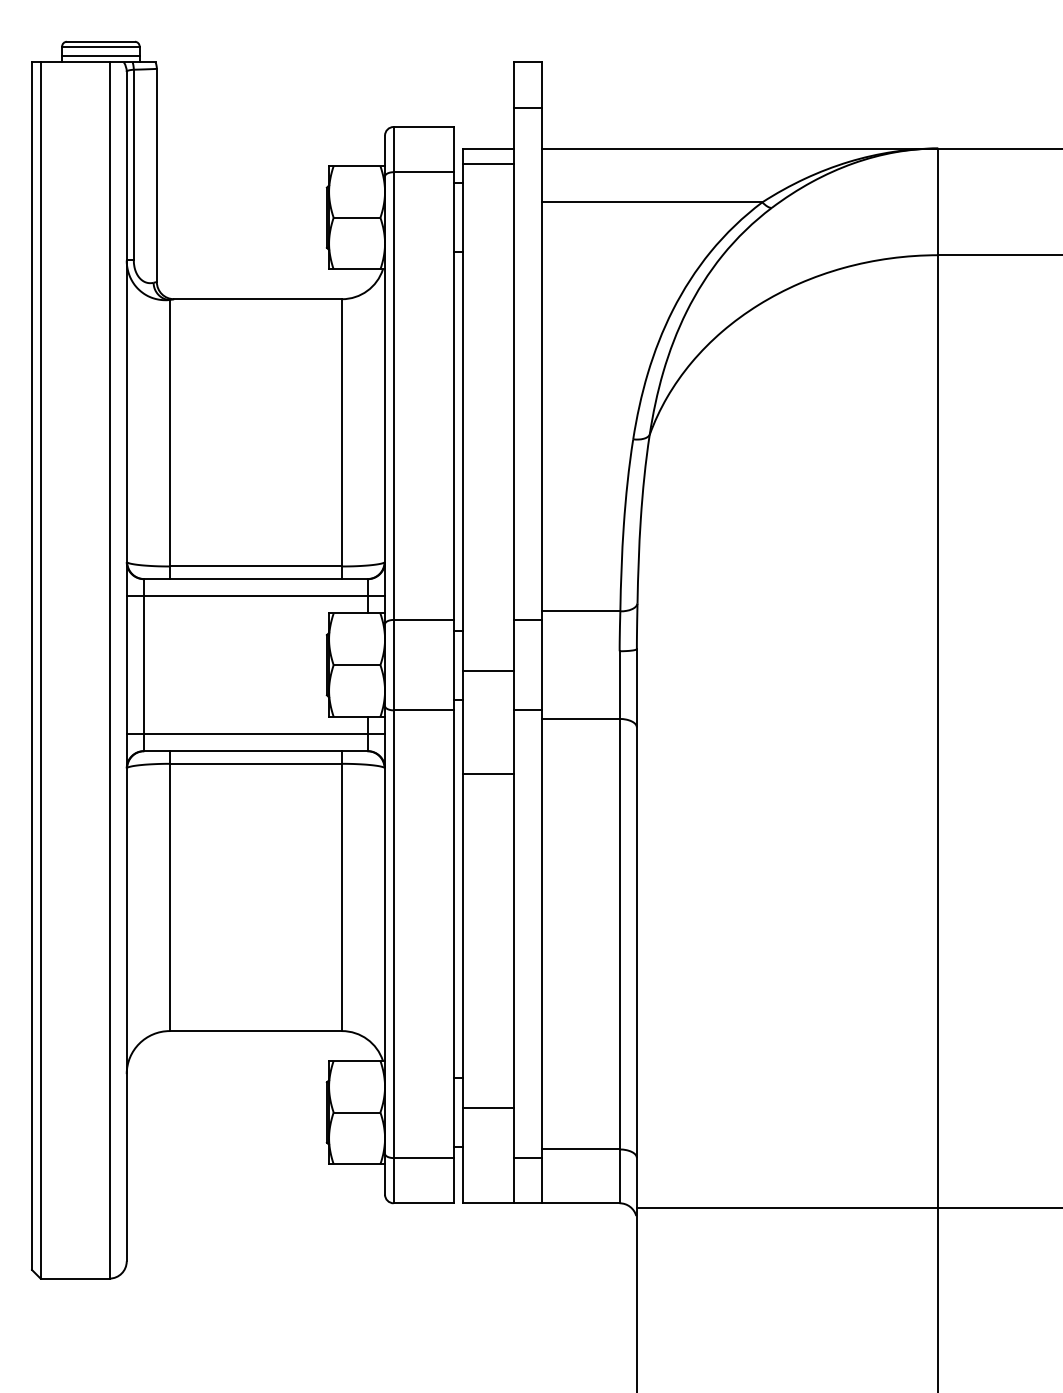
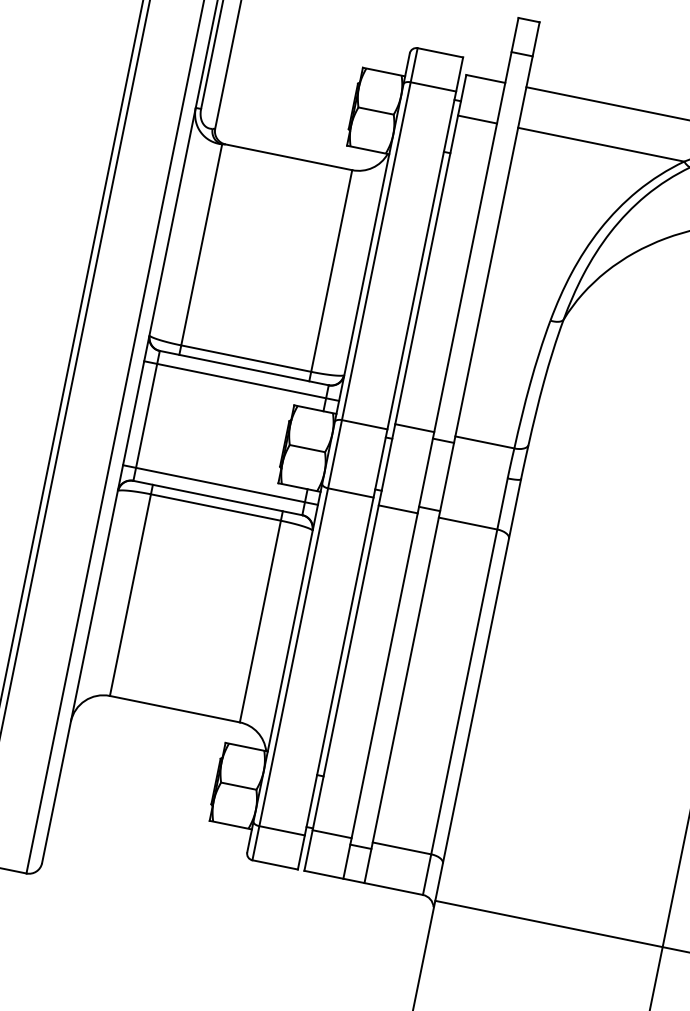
line: (488, 164) -> (477, 119), moved
line: (488, 671) -> (414, 428), moved
line: (488, 773) -> (398, 509), moved
line: (488, 1108) -> (332, 834), moved

